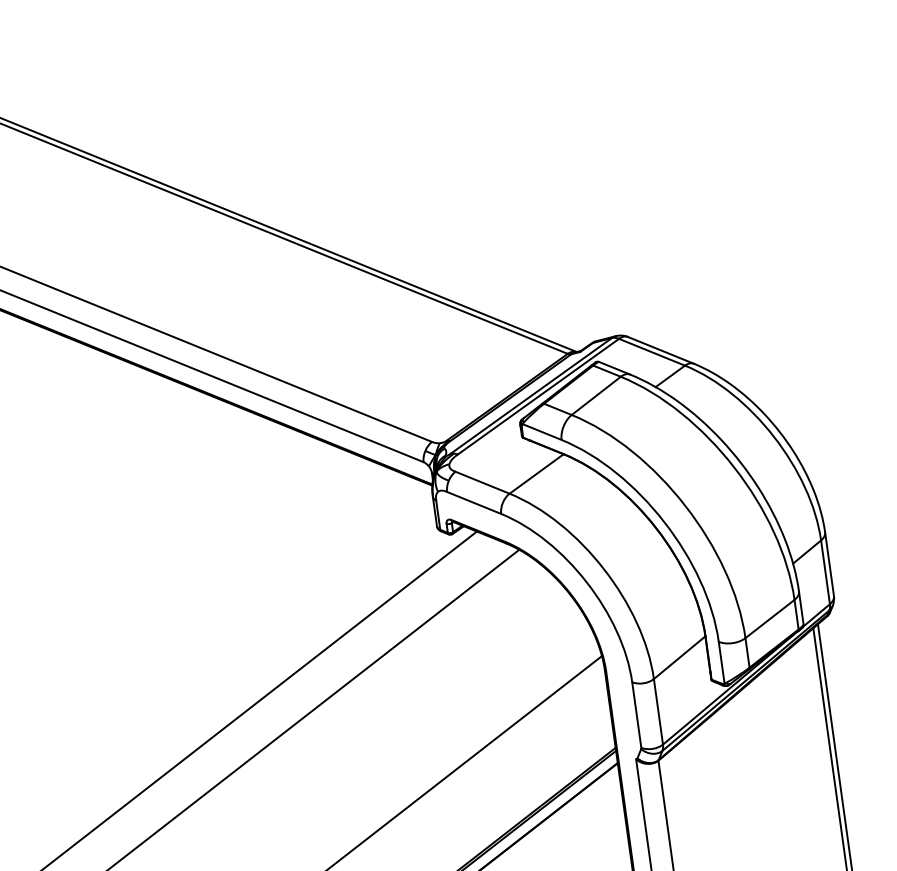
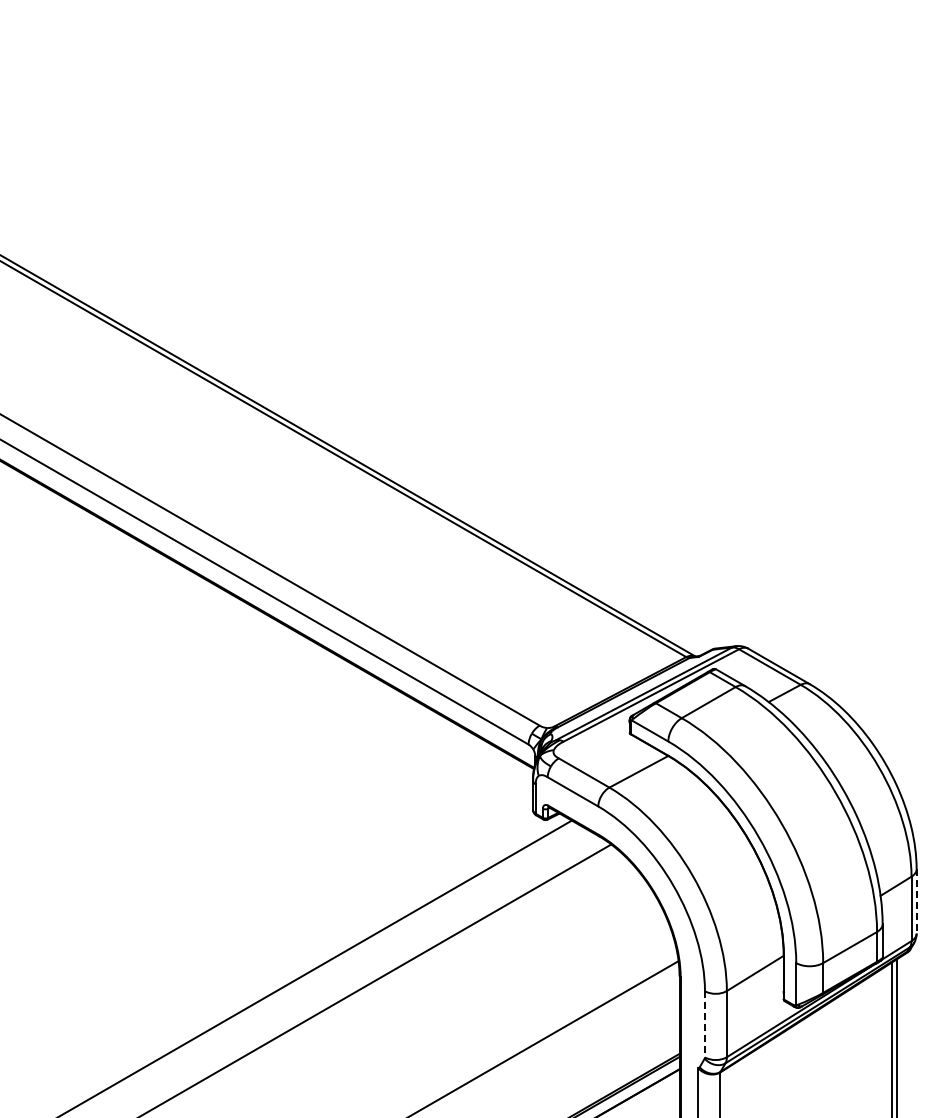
line: (829, 564) -> (916, 901), solid -> dashed
line: (636, 715) -> (704, 1024), solid -> dashed

